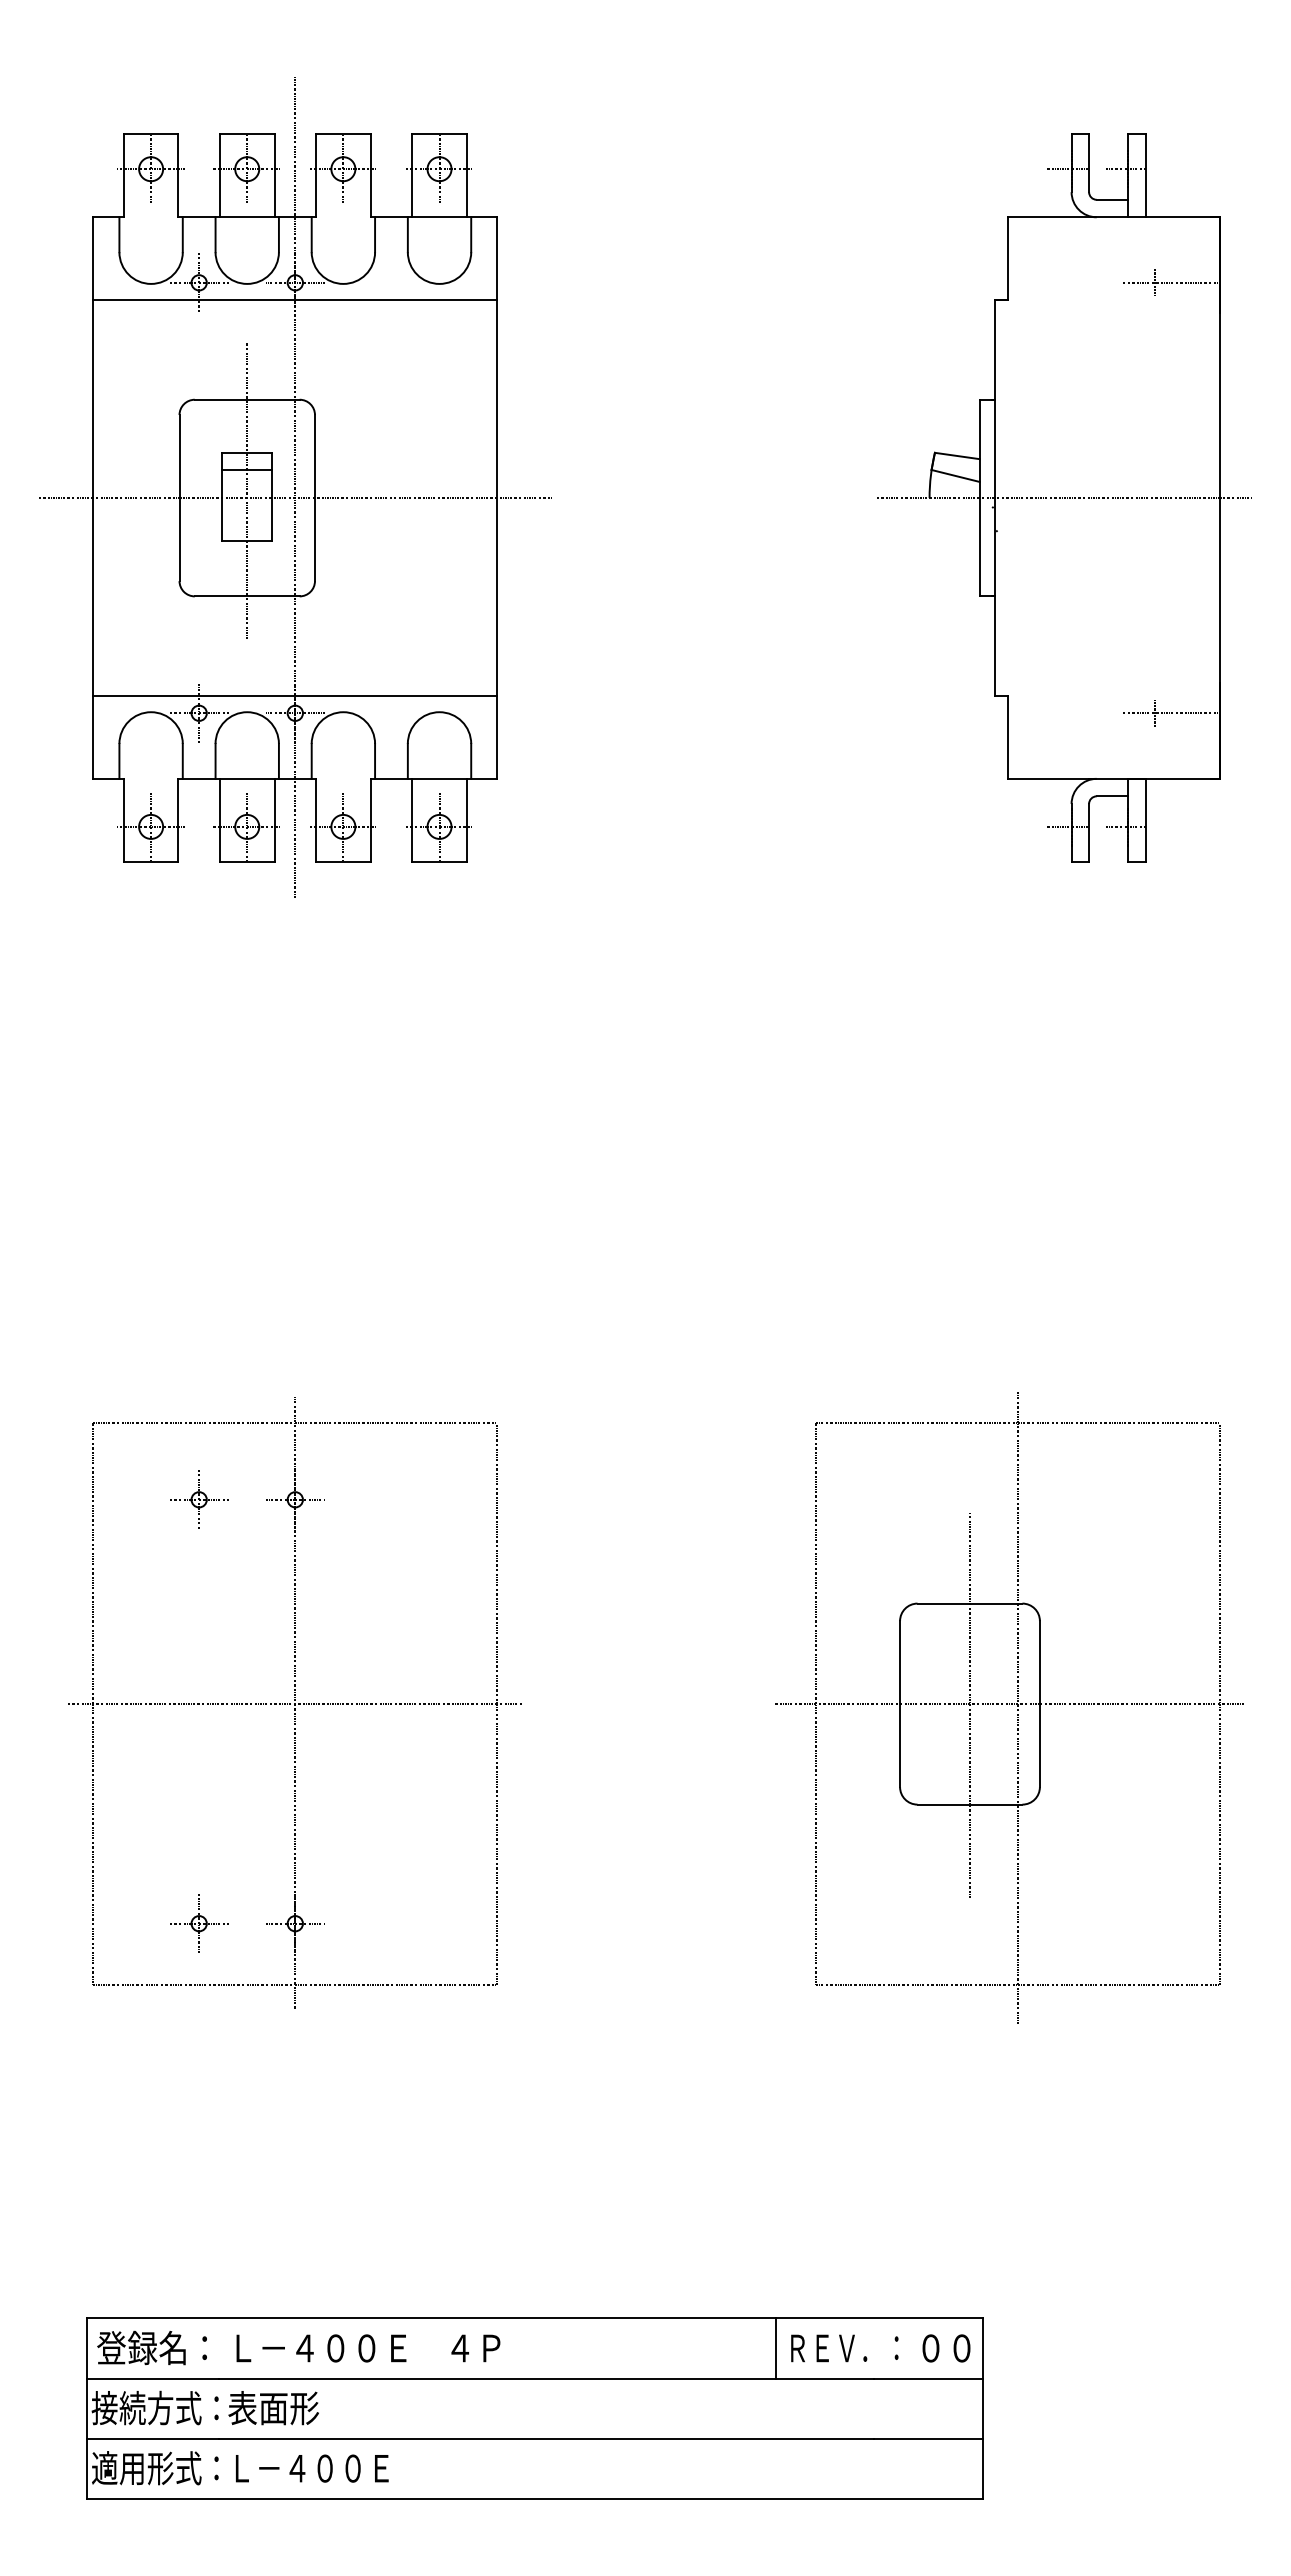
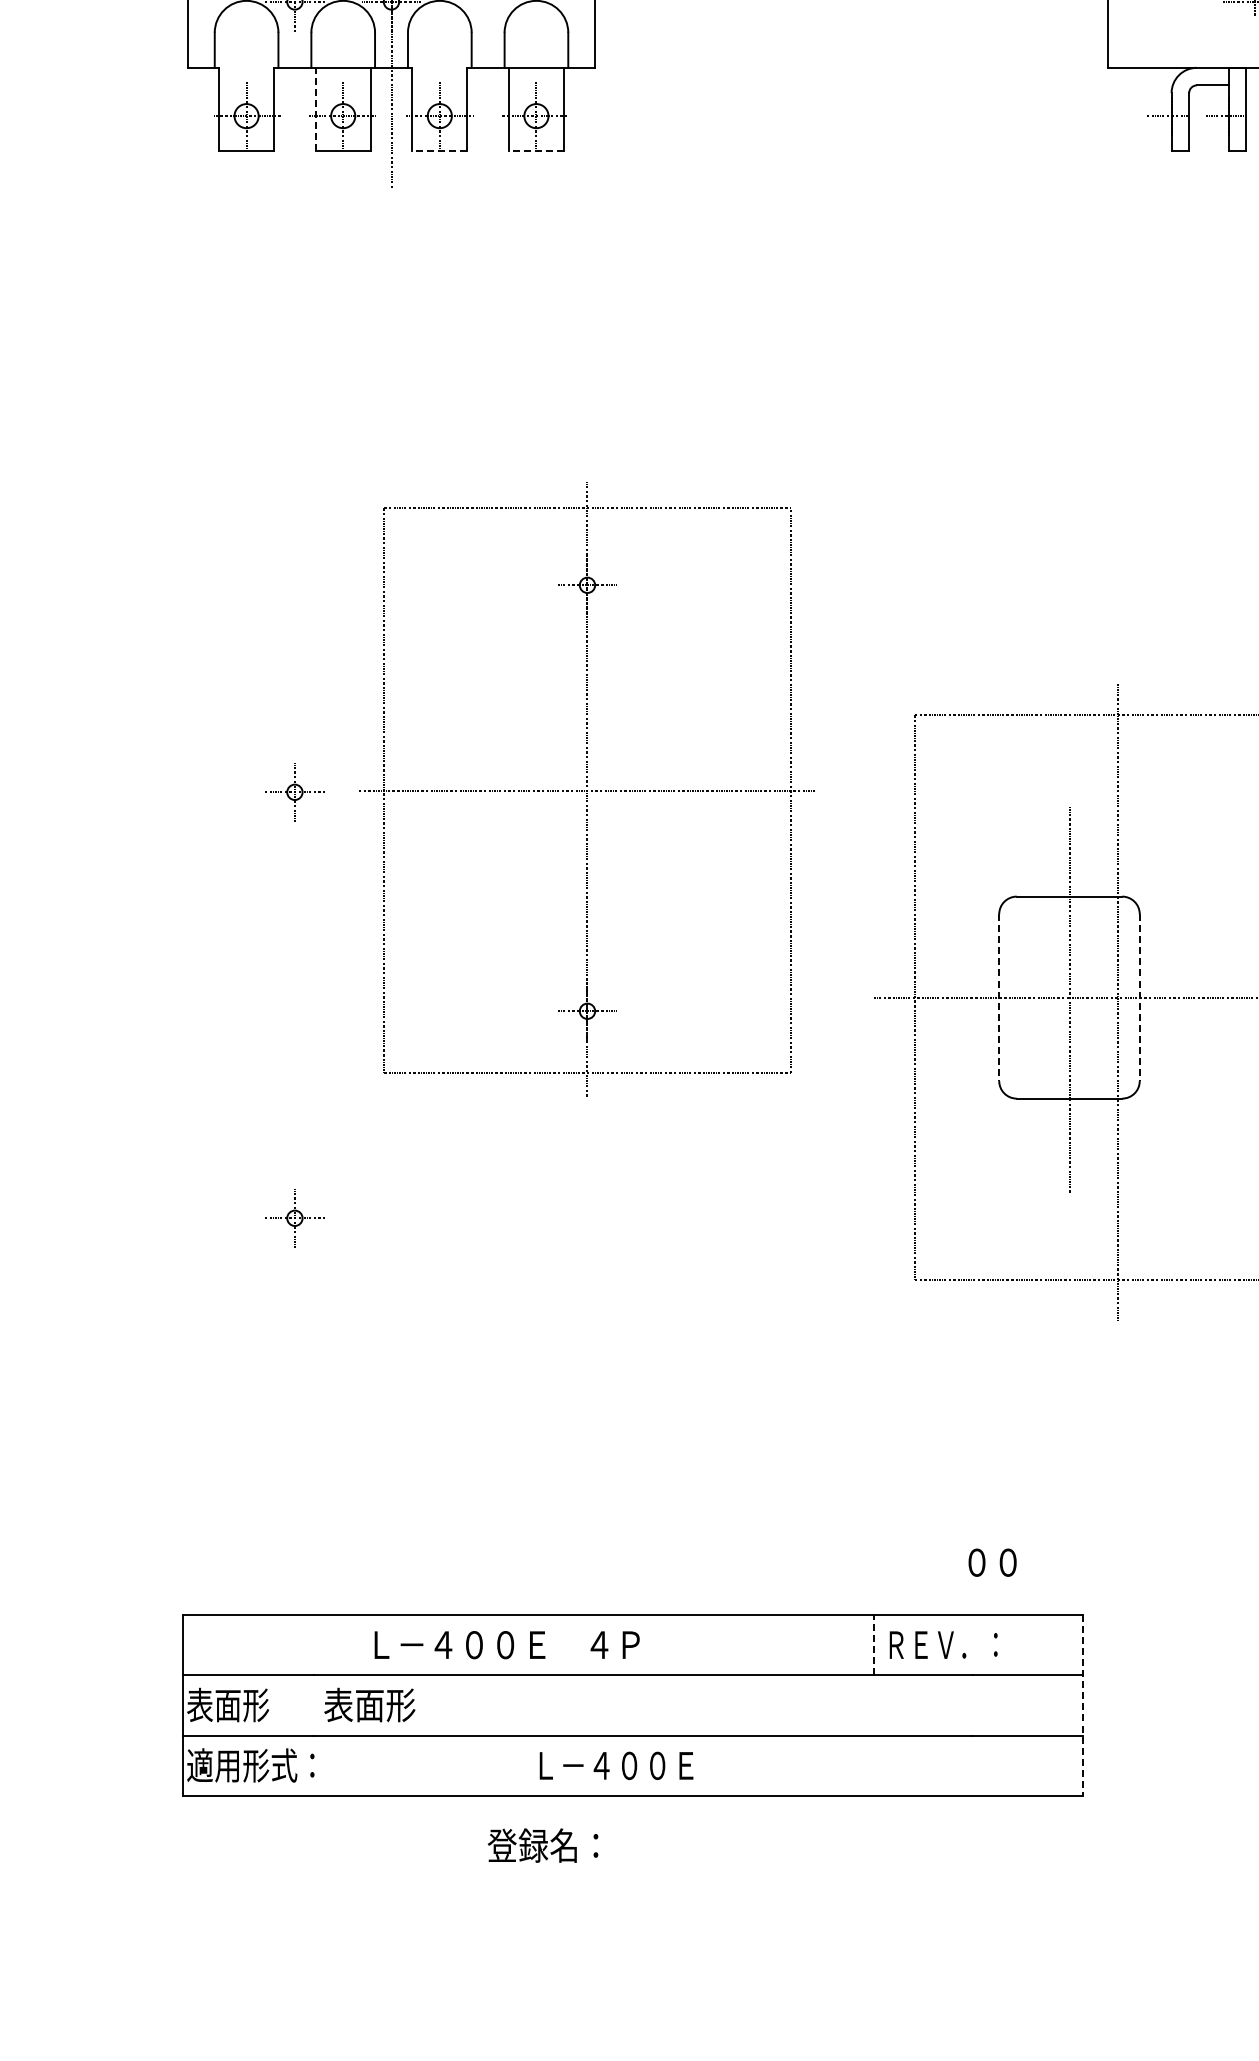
line: (219, 820) -> (315, 109), solid -> dashed
line: (342, 861) -> (438, 150), solid -> dashed
line: (439, 861) -> (536, 150), solid -> dashed
part: (294, 1702) -> (586, 789), moved
line: (900, 1704) -> (999, 998), solid -> dashed
line: (1039, 1704) -> (1139, 998), solid -> dashed
text: (151, 2347) -> (542, 1845), moved
text: (368, 2348) -> (507, 1645), moved
line: (775, 2348) -> (874, 1645), solid -> dashed
text: (946, 2348) -> (992, 1562), moved
text: (154, 2407) -> (250, 1704), 接続方式： -> 表面形
line: (983, 2409) -> (1083, 1706), solid -> dashed
text: (312, 2468) -> (616, 1765), moved

